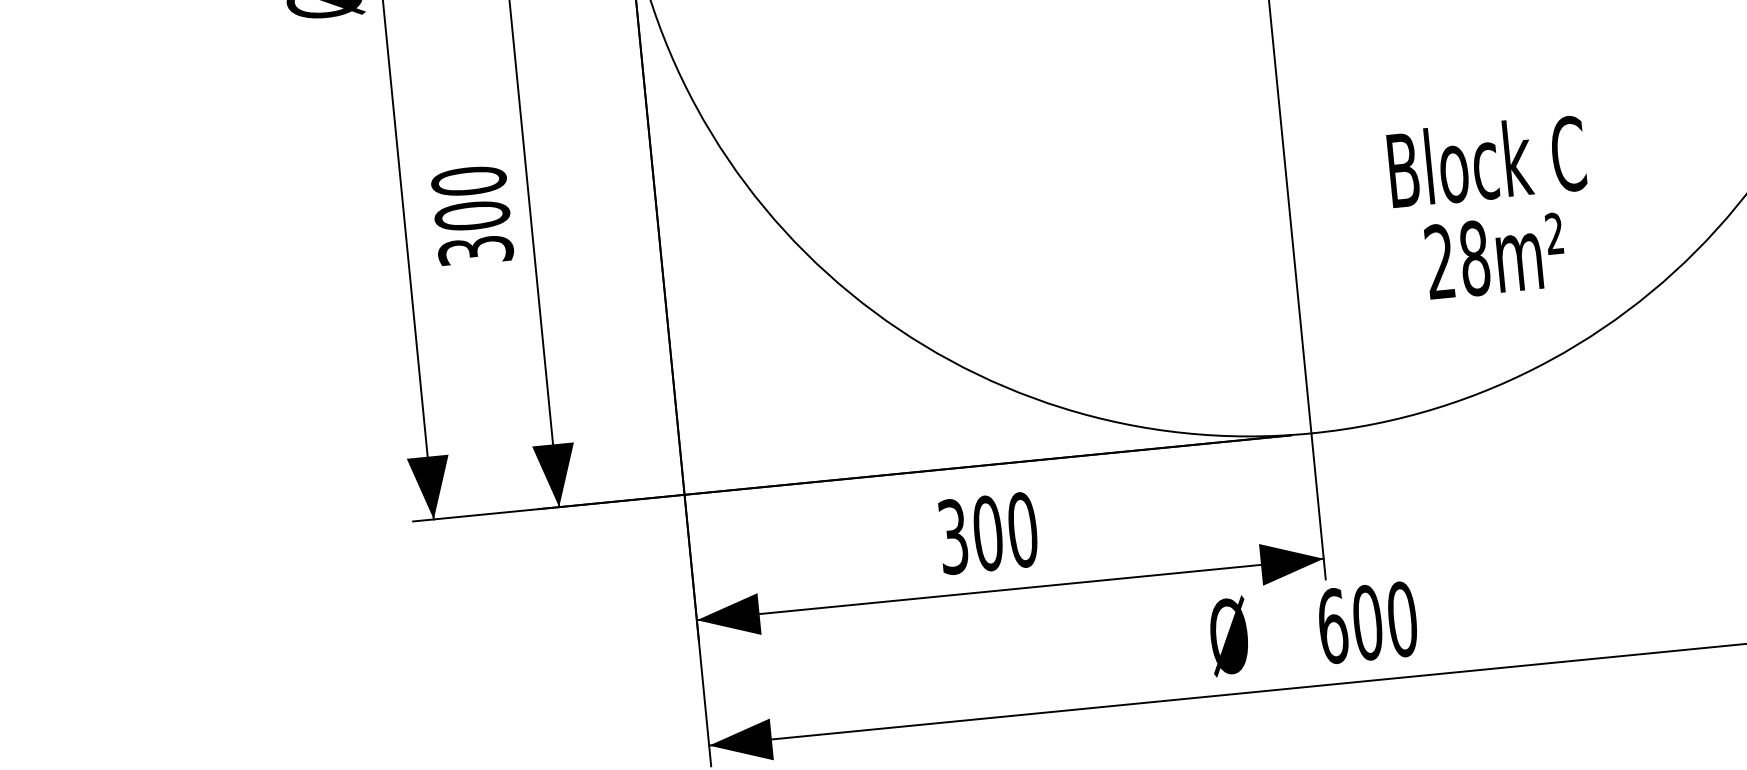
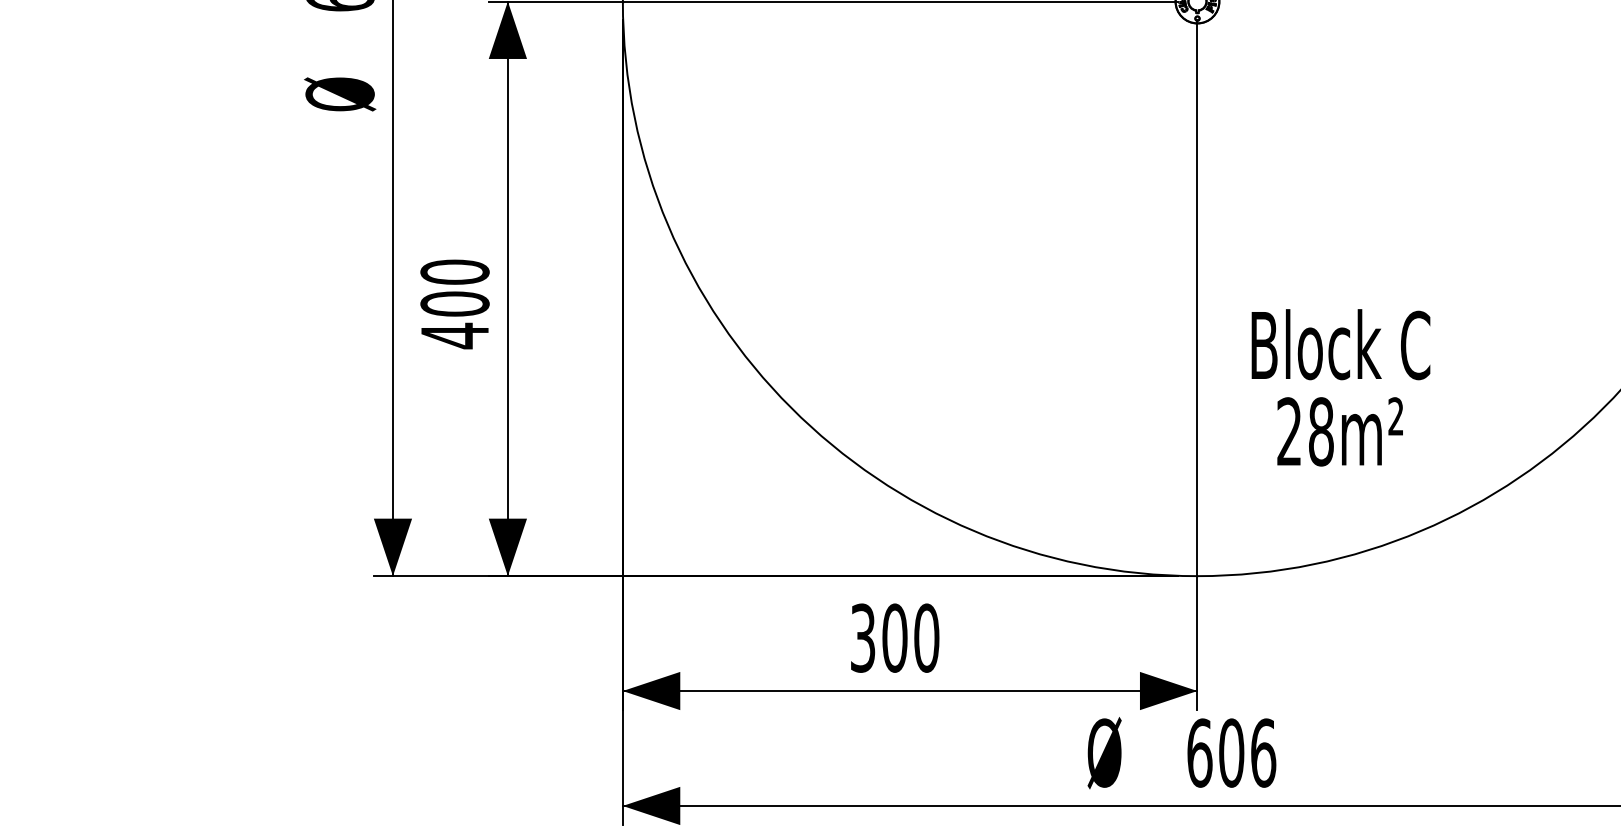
text: (1491, 208) -> (1340, 387), moved
text: (475, 250) -> (454, 335), 300 -> 400
text: (1402, 618) -> (1263, 752), 600 -> 606

